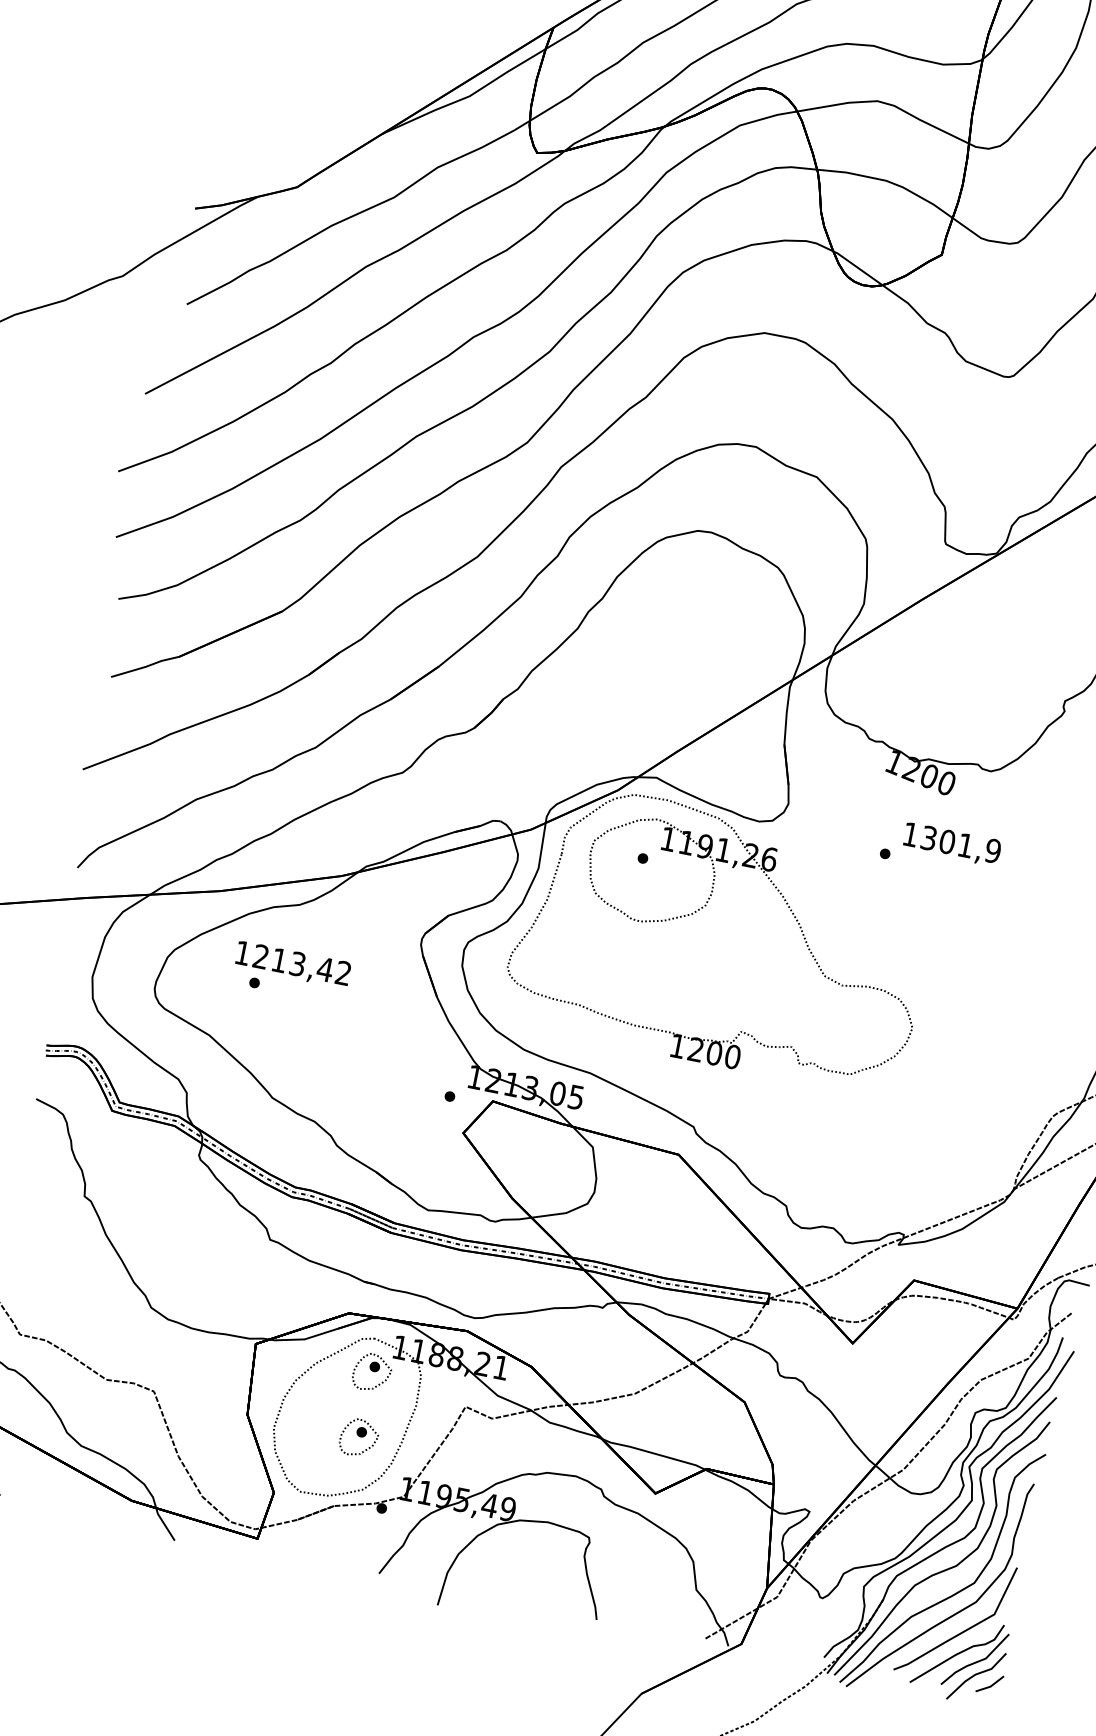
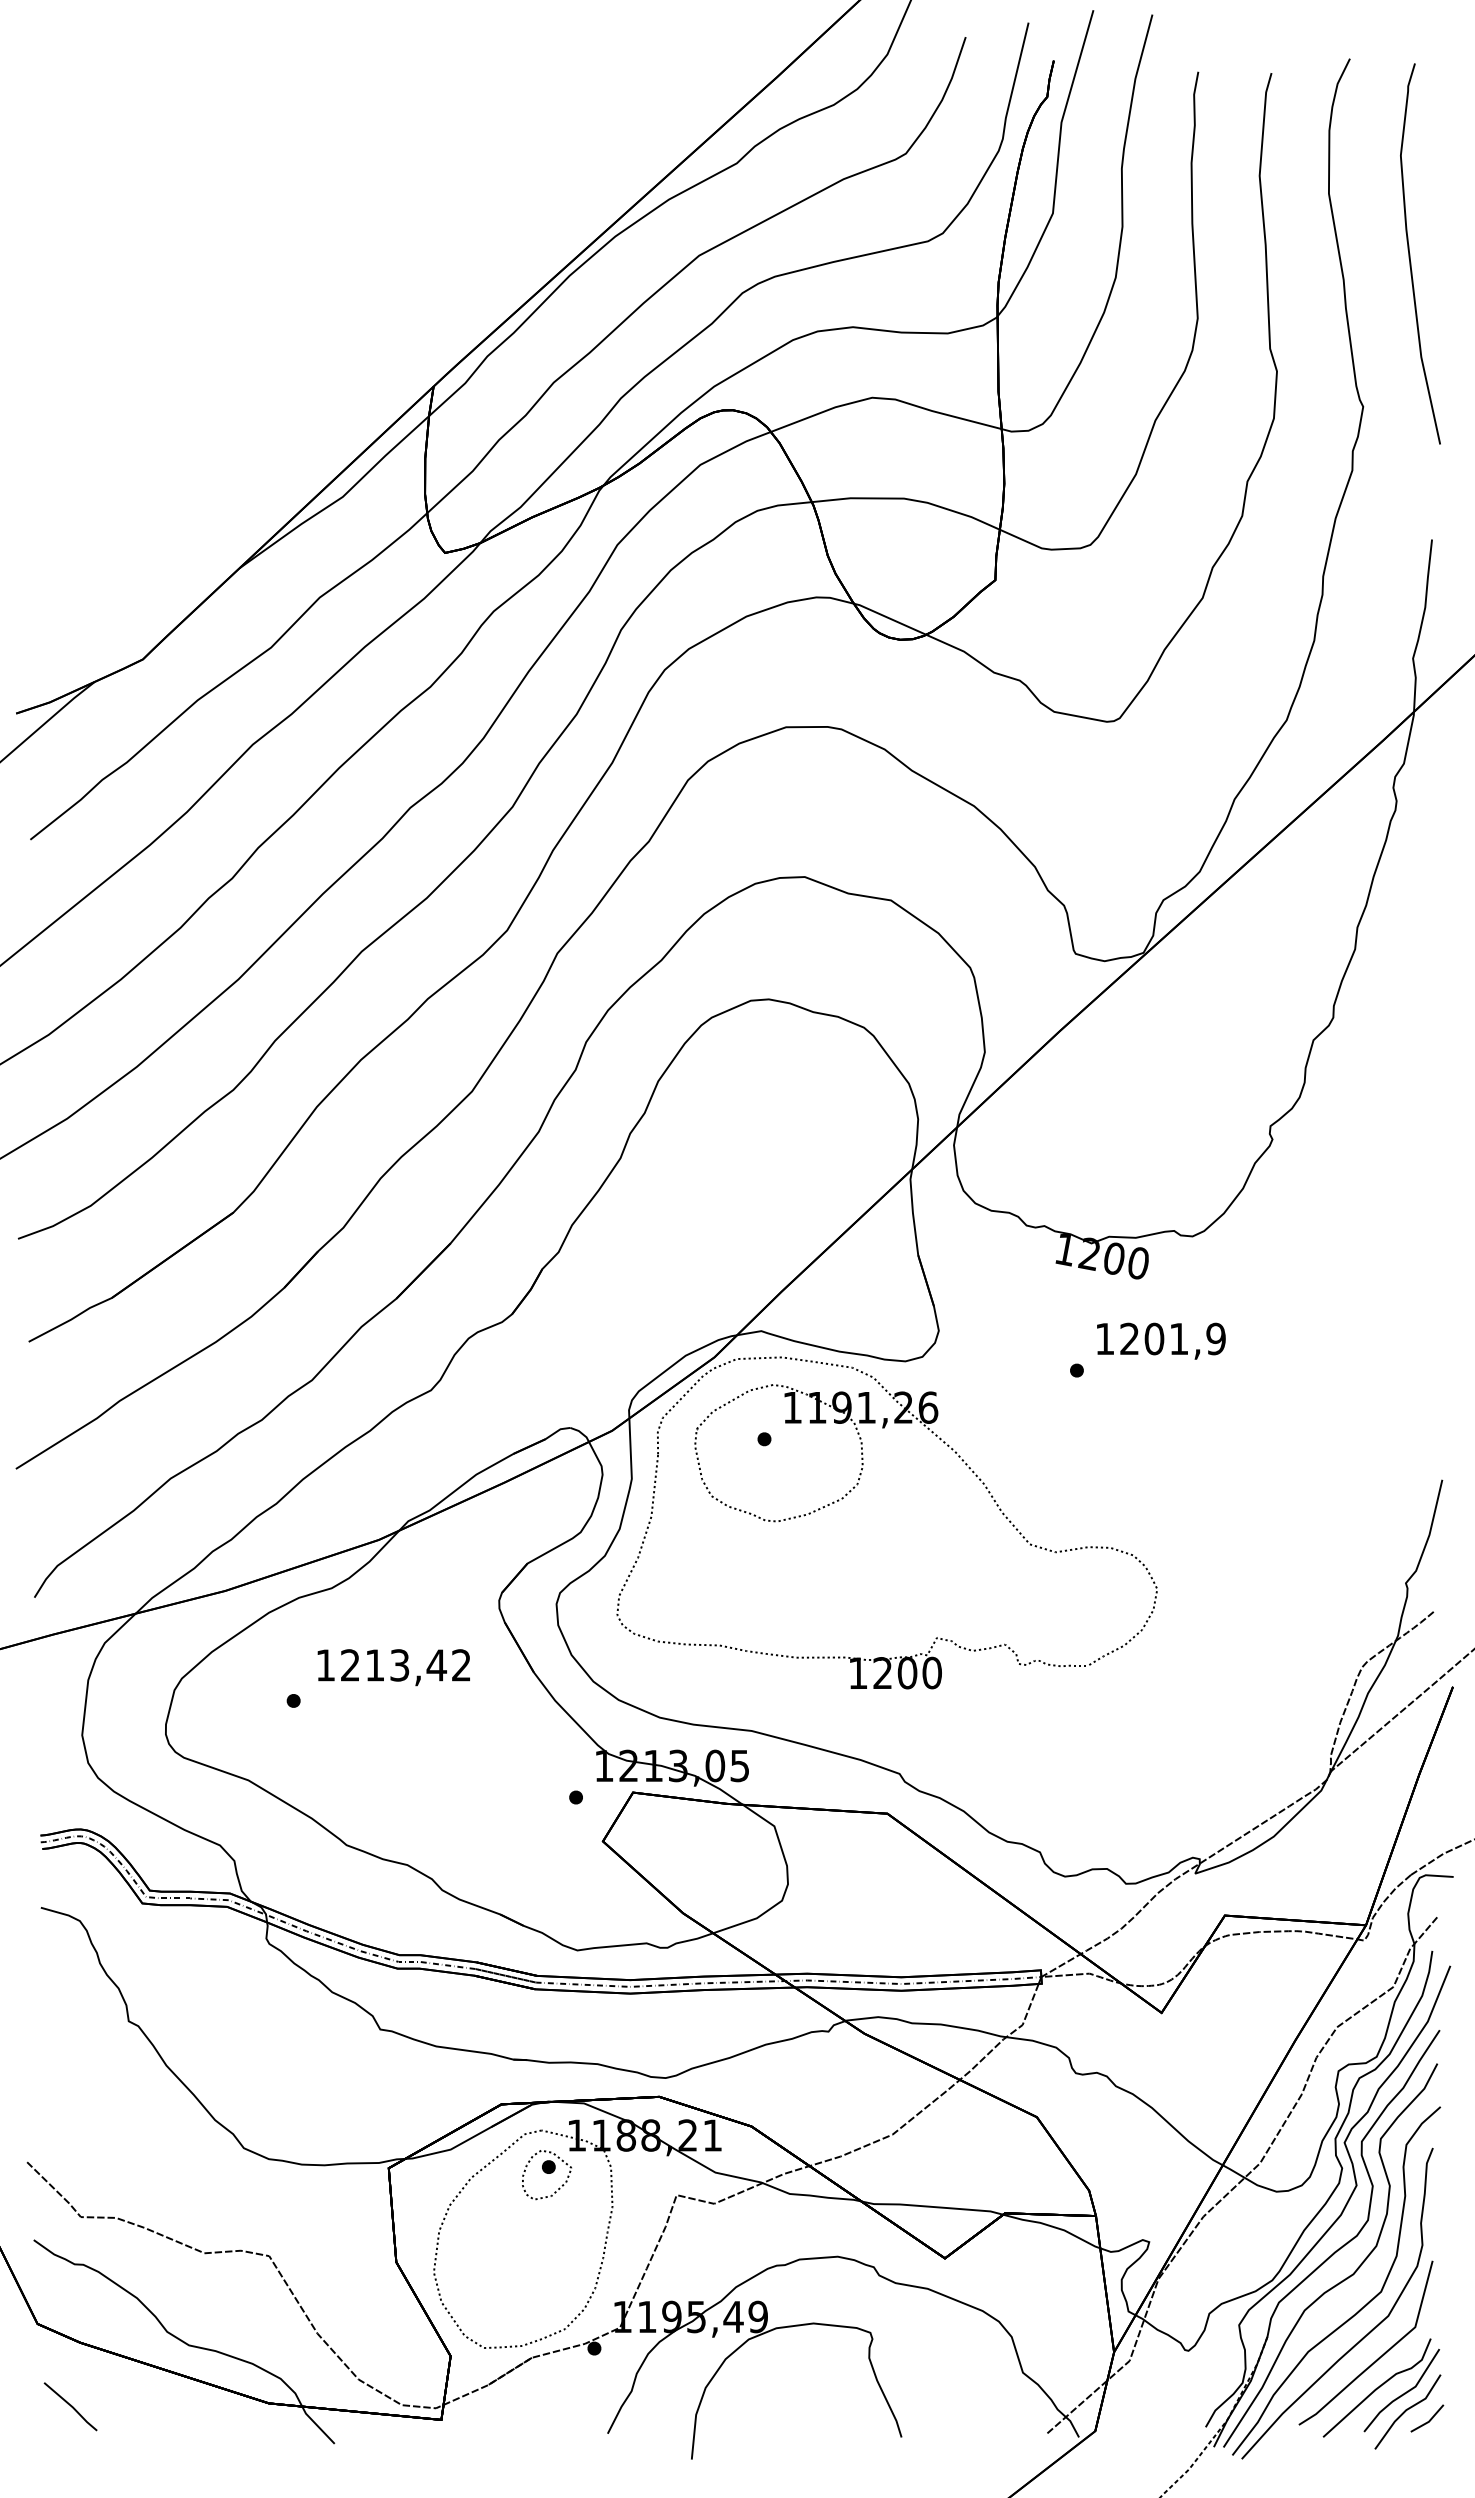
text: (928, 838) -> (1129, 1339), 1301,9 -> 1201,9
text: (292, 964) -> (393, 1667), moved
part: (358, 1438) -> (546, 2263), removed

